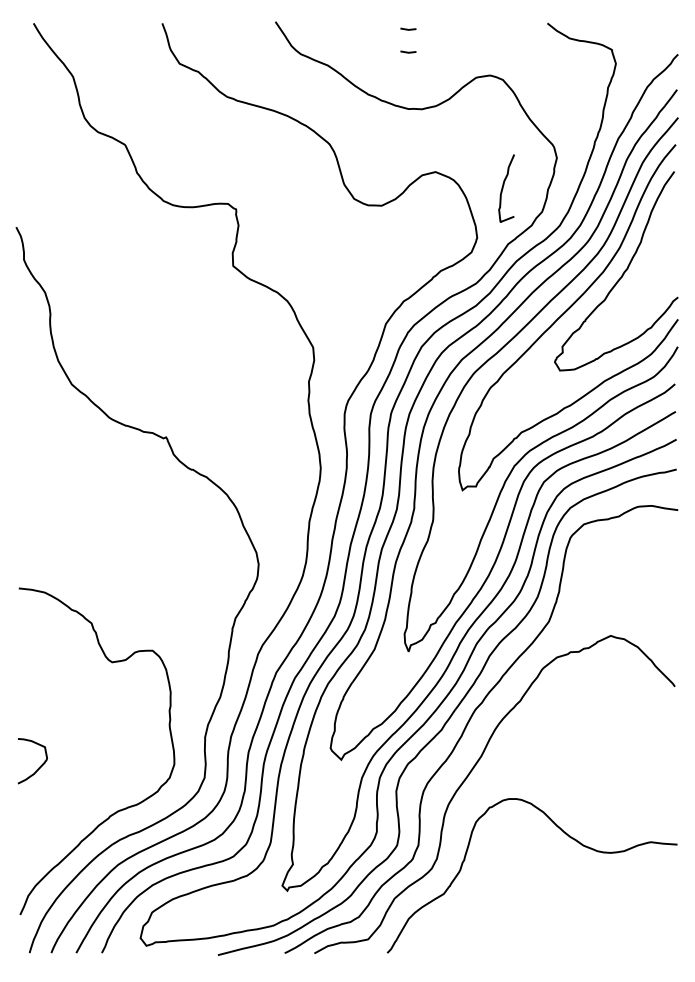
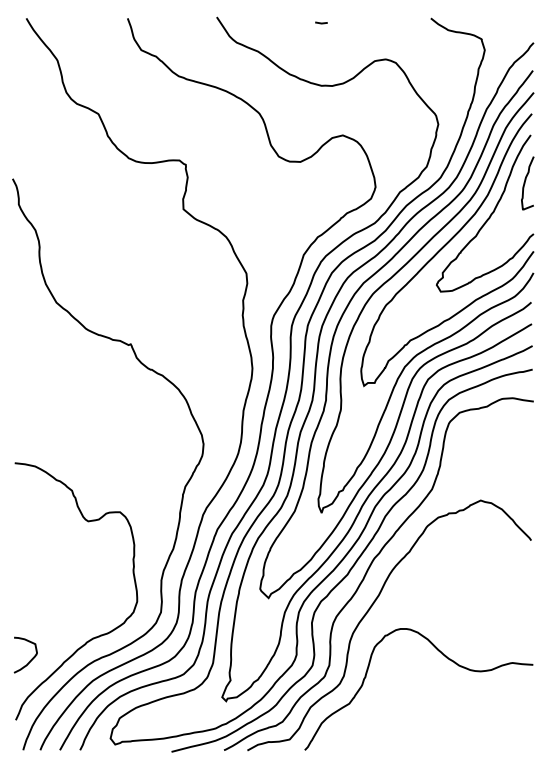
line: (408, 51) -> (321, 40), removed
curve: (503, 188) -> (525, 183), moved
curve: (38, 766) -> (30, 659), moved

